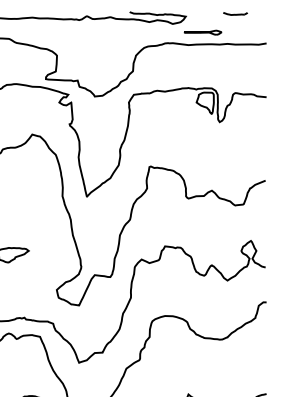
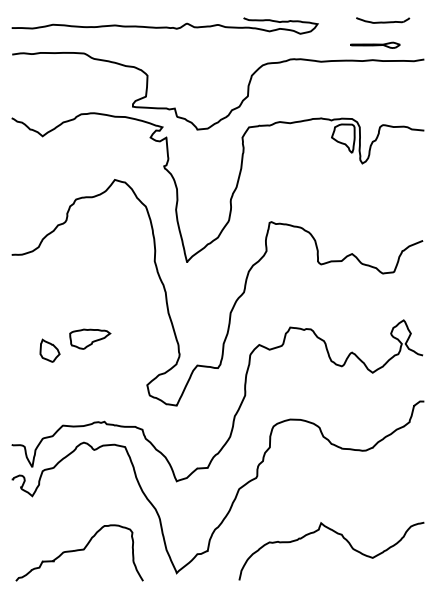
part: (235, 13) -> (383, 20), size x1.67
part: (203, 32) -> (375, 44), moved

